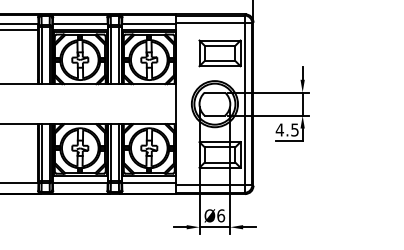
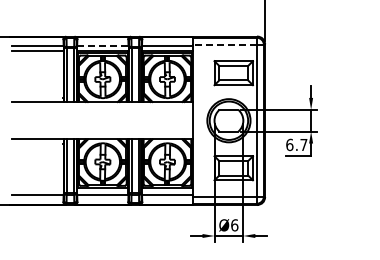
line: (210, 22) -> (224, 44), solid -> dashed
line: (79, 23) -> (102, 45), solid -> dashed
text: (287, 129) -> (296, 144), 4.5 -> 6.7

